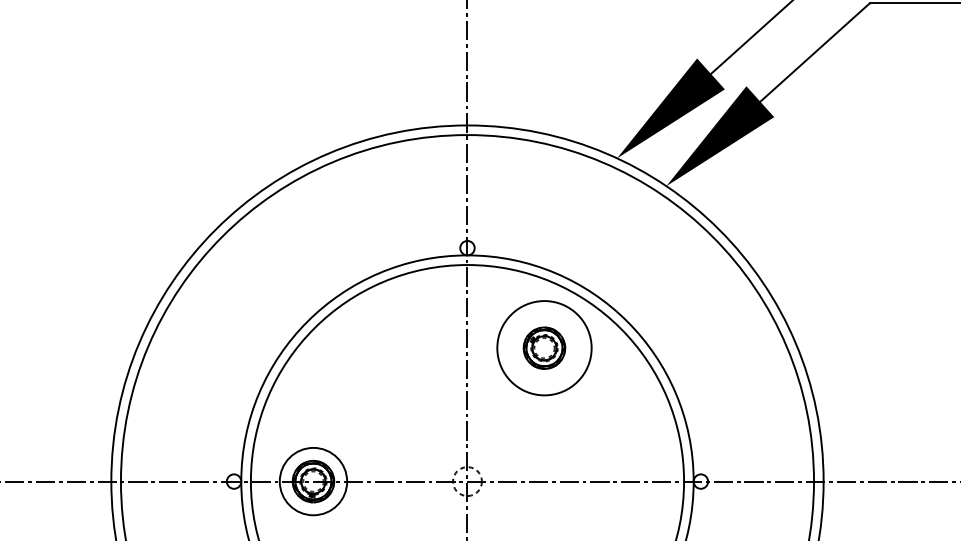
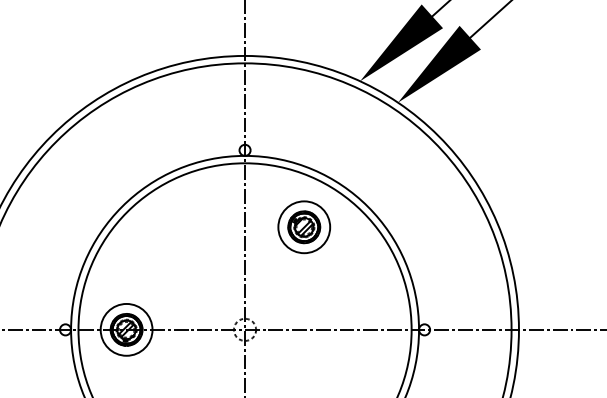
hatch: (543, 347) -> (303, 226), added
circle: (544, 347) -> (304, 226), size x0.71
hatch: (313, 481) -> (126, 329), added

